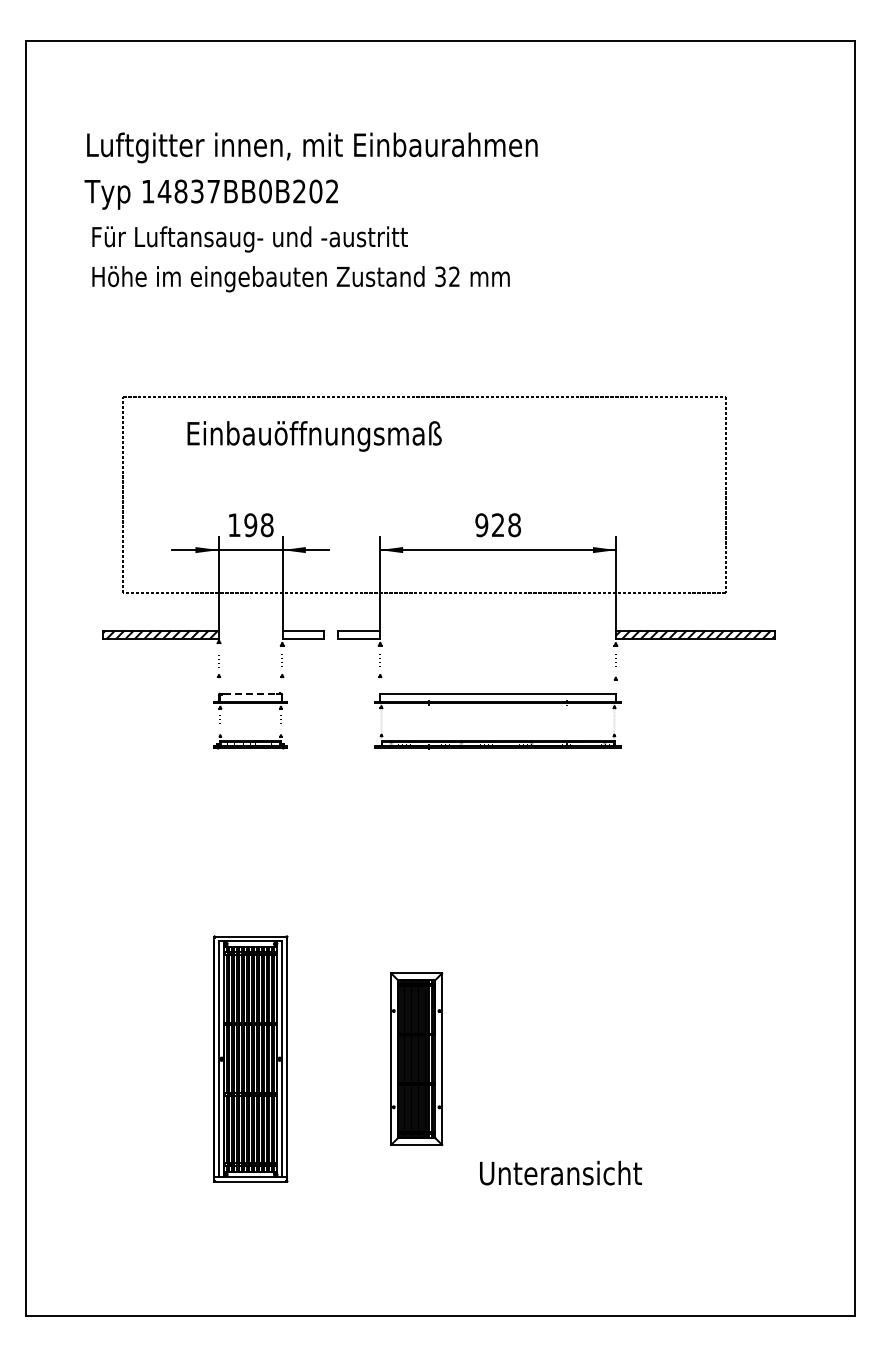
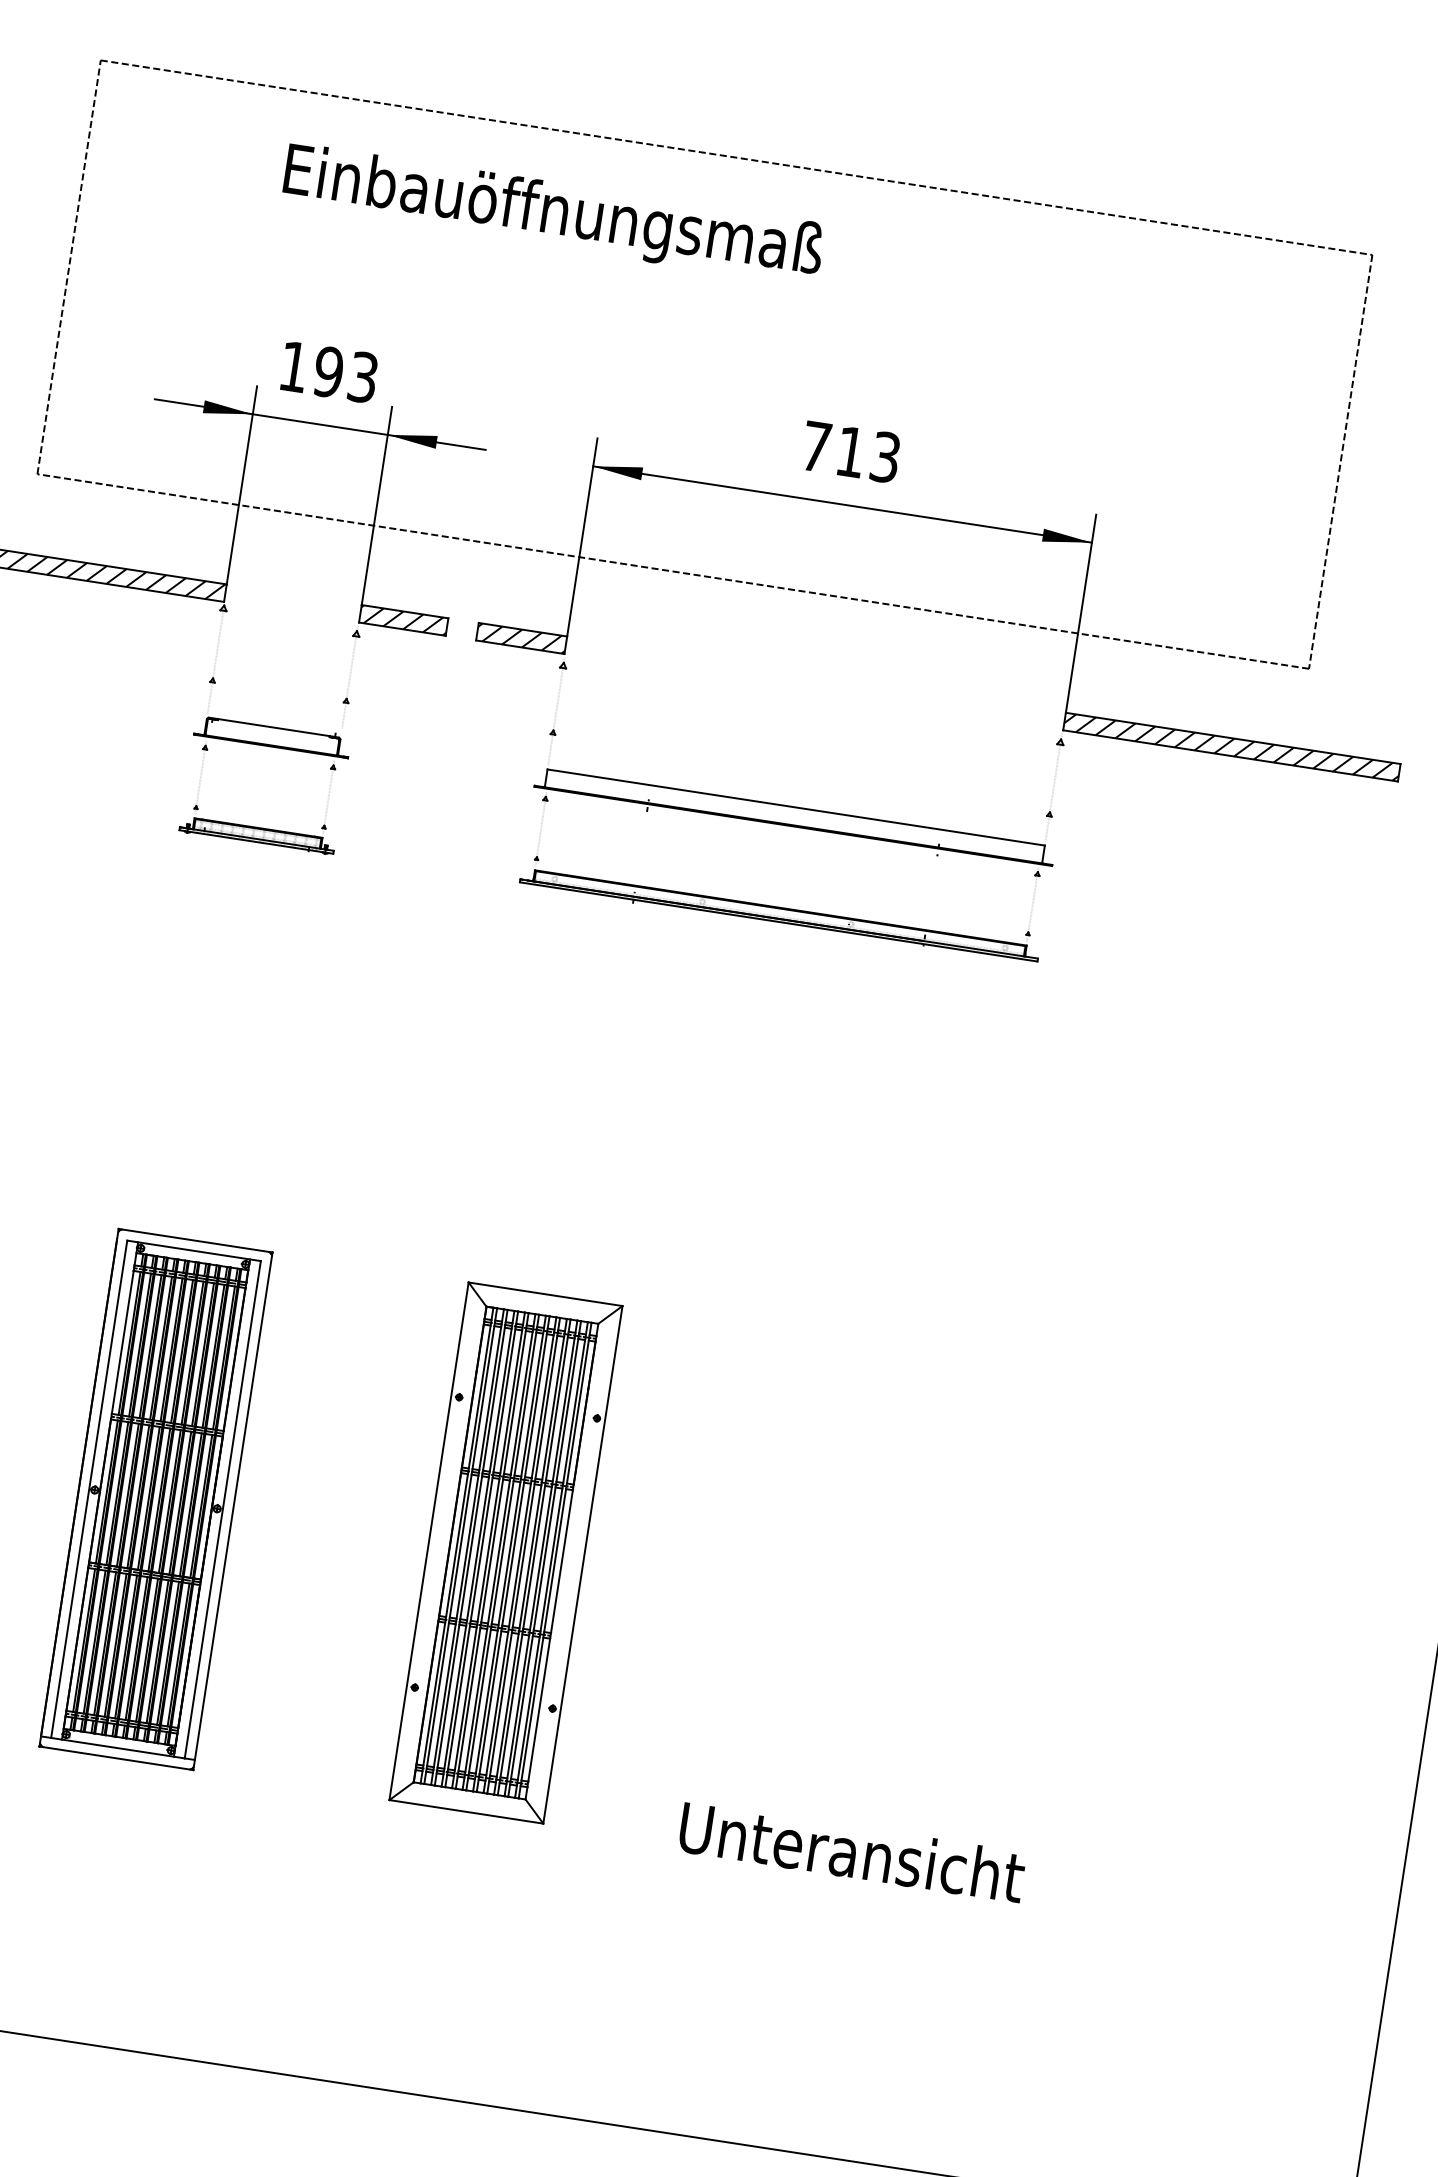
text: (314, 436) -> (552, 214), moved
text: (266, 525) -> (361, 377), 198 -> 193
text: (498, 525) -> (851, 452), 928 -> 713
hatch: (302, 634) -> (402, 619), added
hatch: (358, 634) -> (520, 637), added
line: (250, 693) -> (273, 727), dashed -> solid
part: (416, 1058) -> (506, 1551), size x1.43
text: (560, 1172) -> (851, 1850), moved

